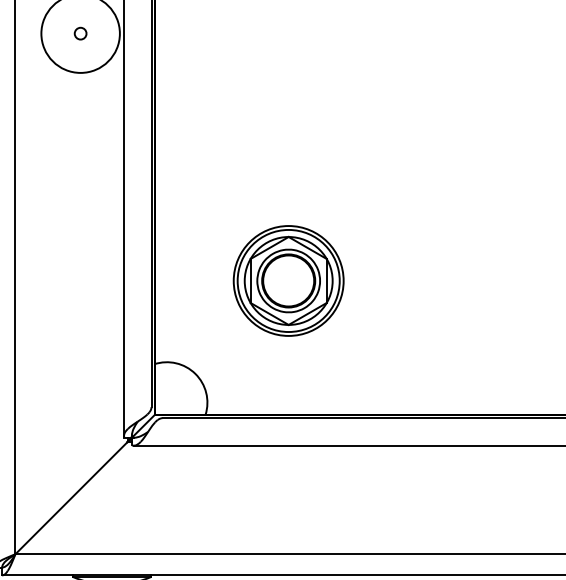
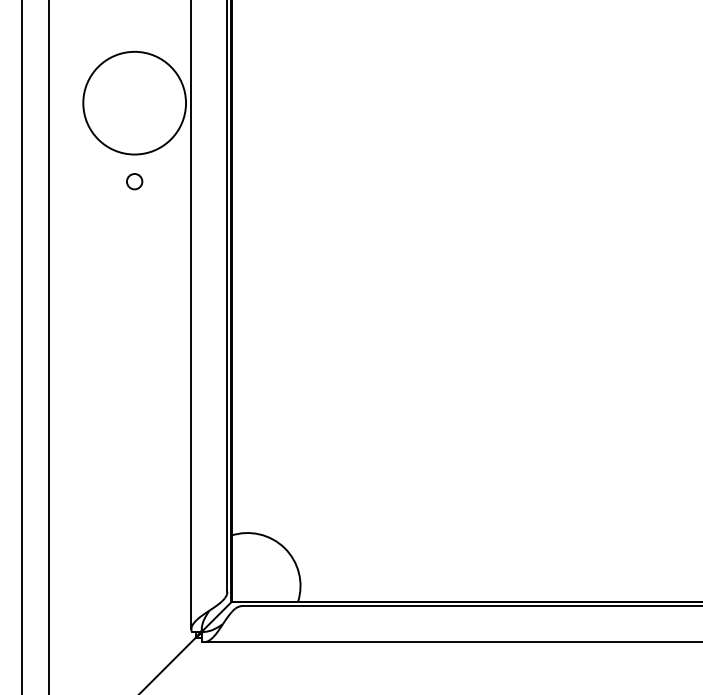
circle: (80, 33) -> (134, 181), moved
part: (288, 280) -> (406, 426), removed

